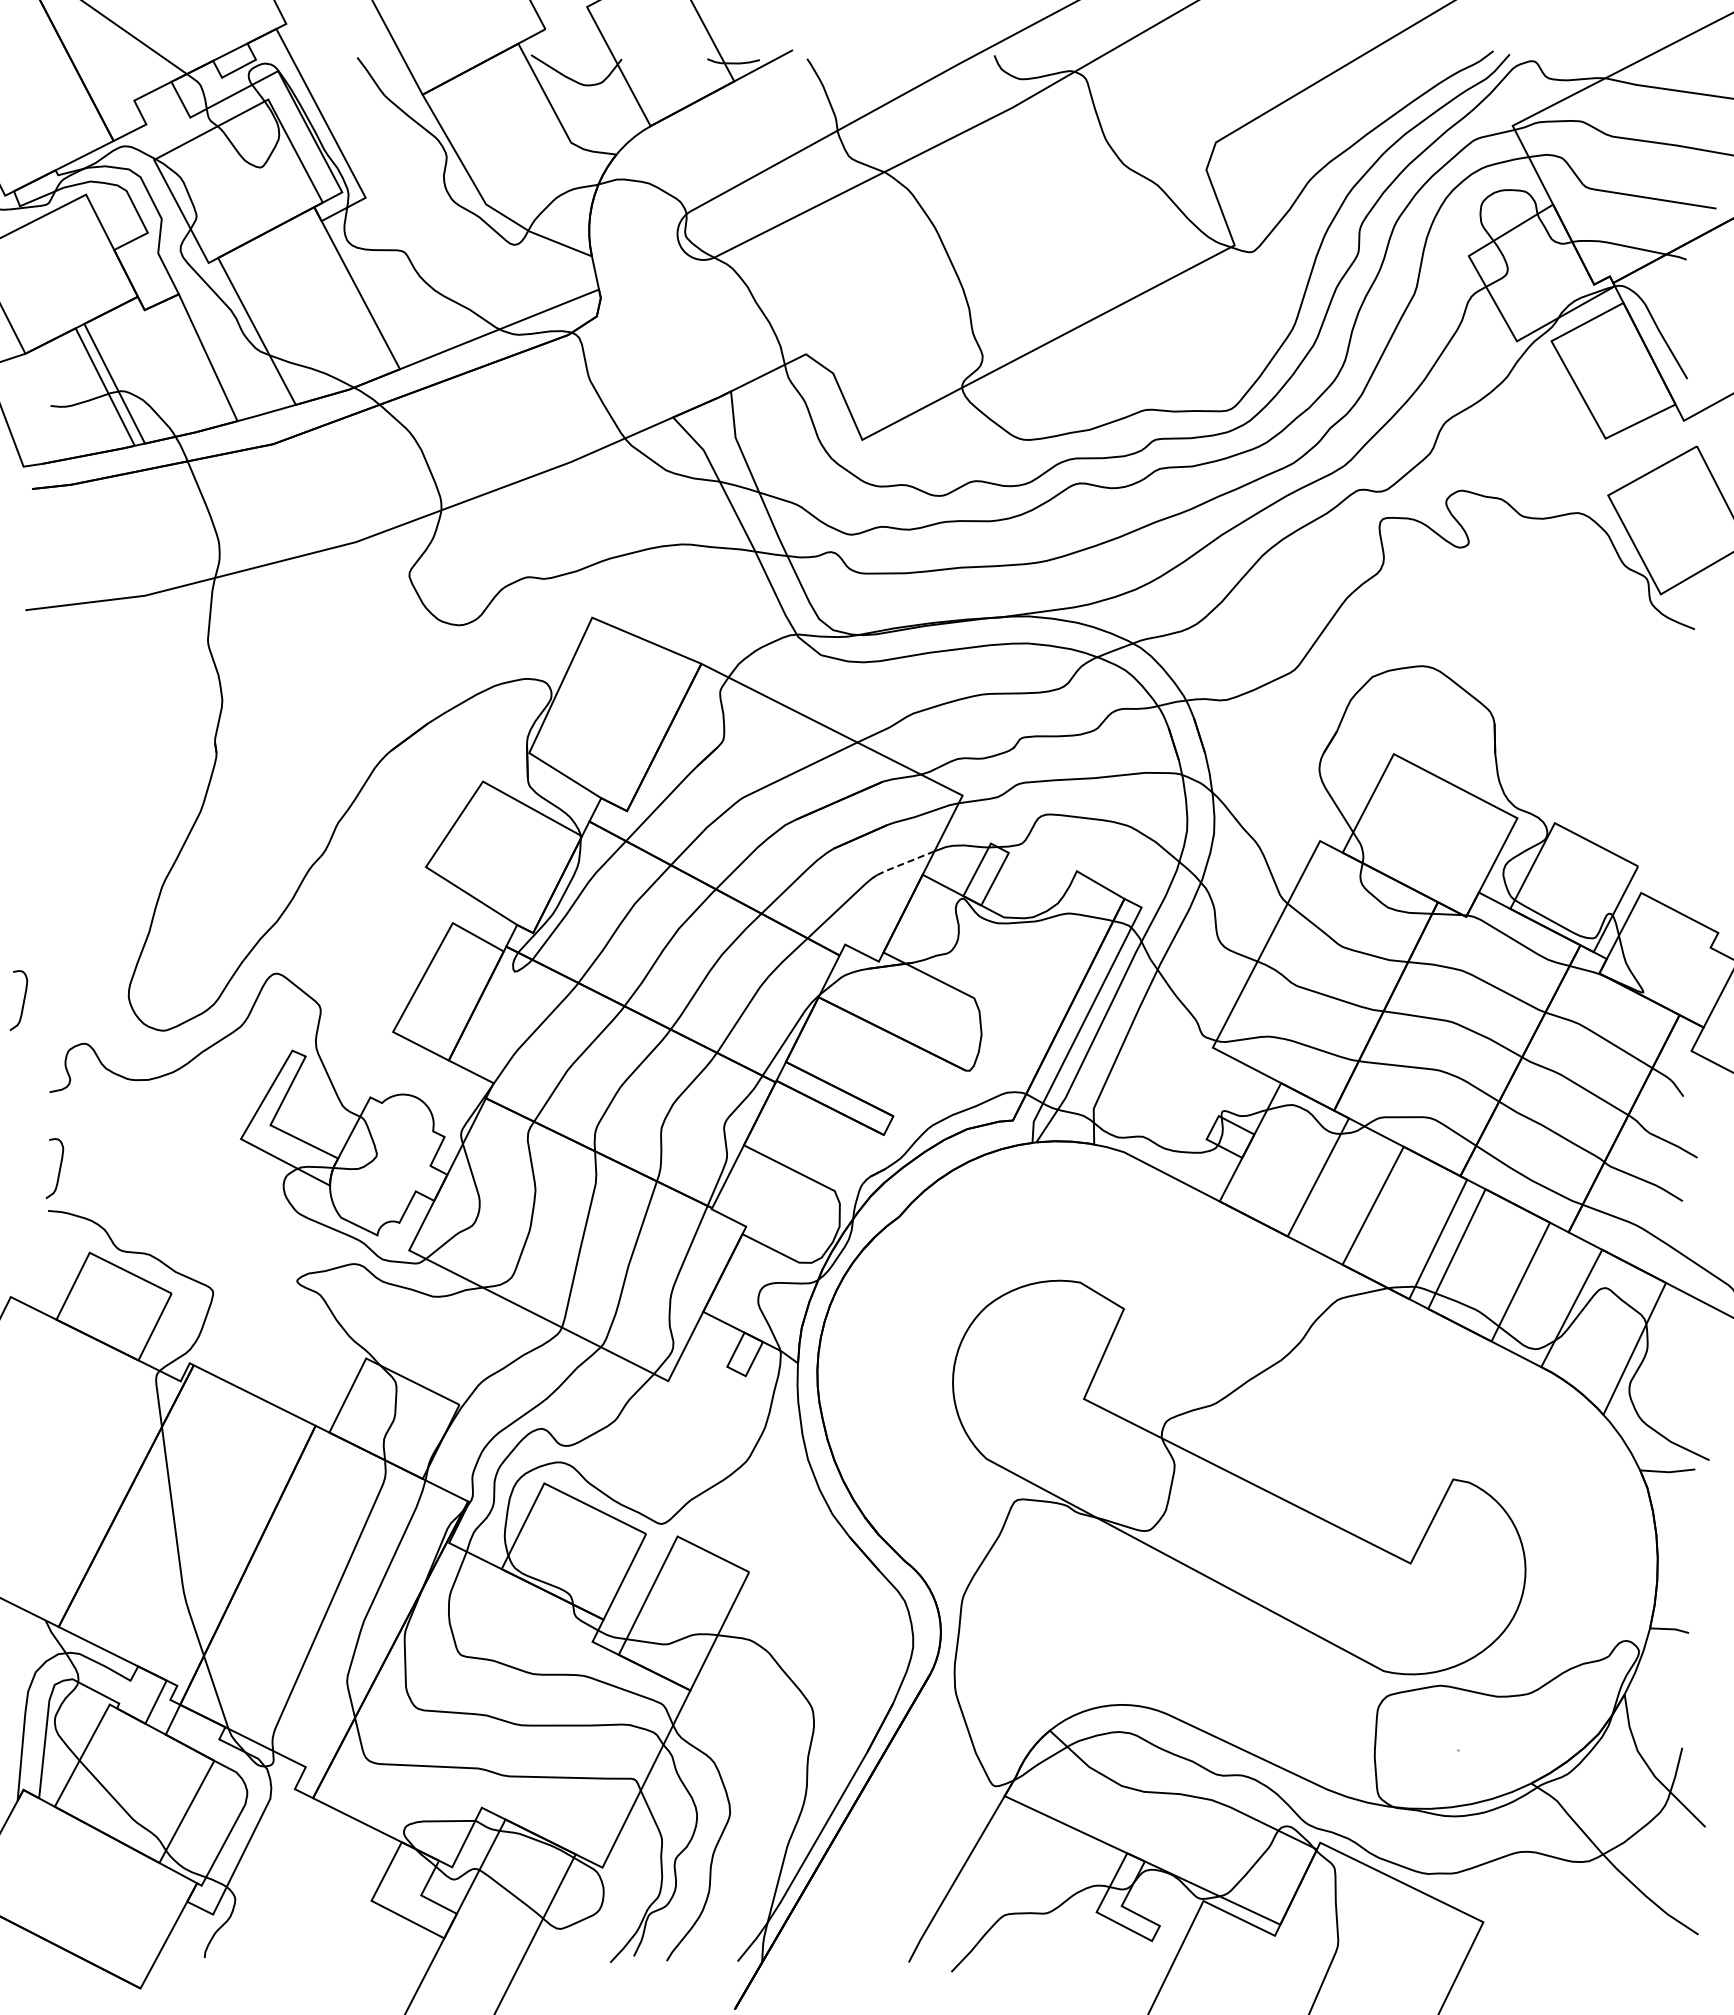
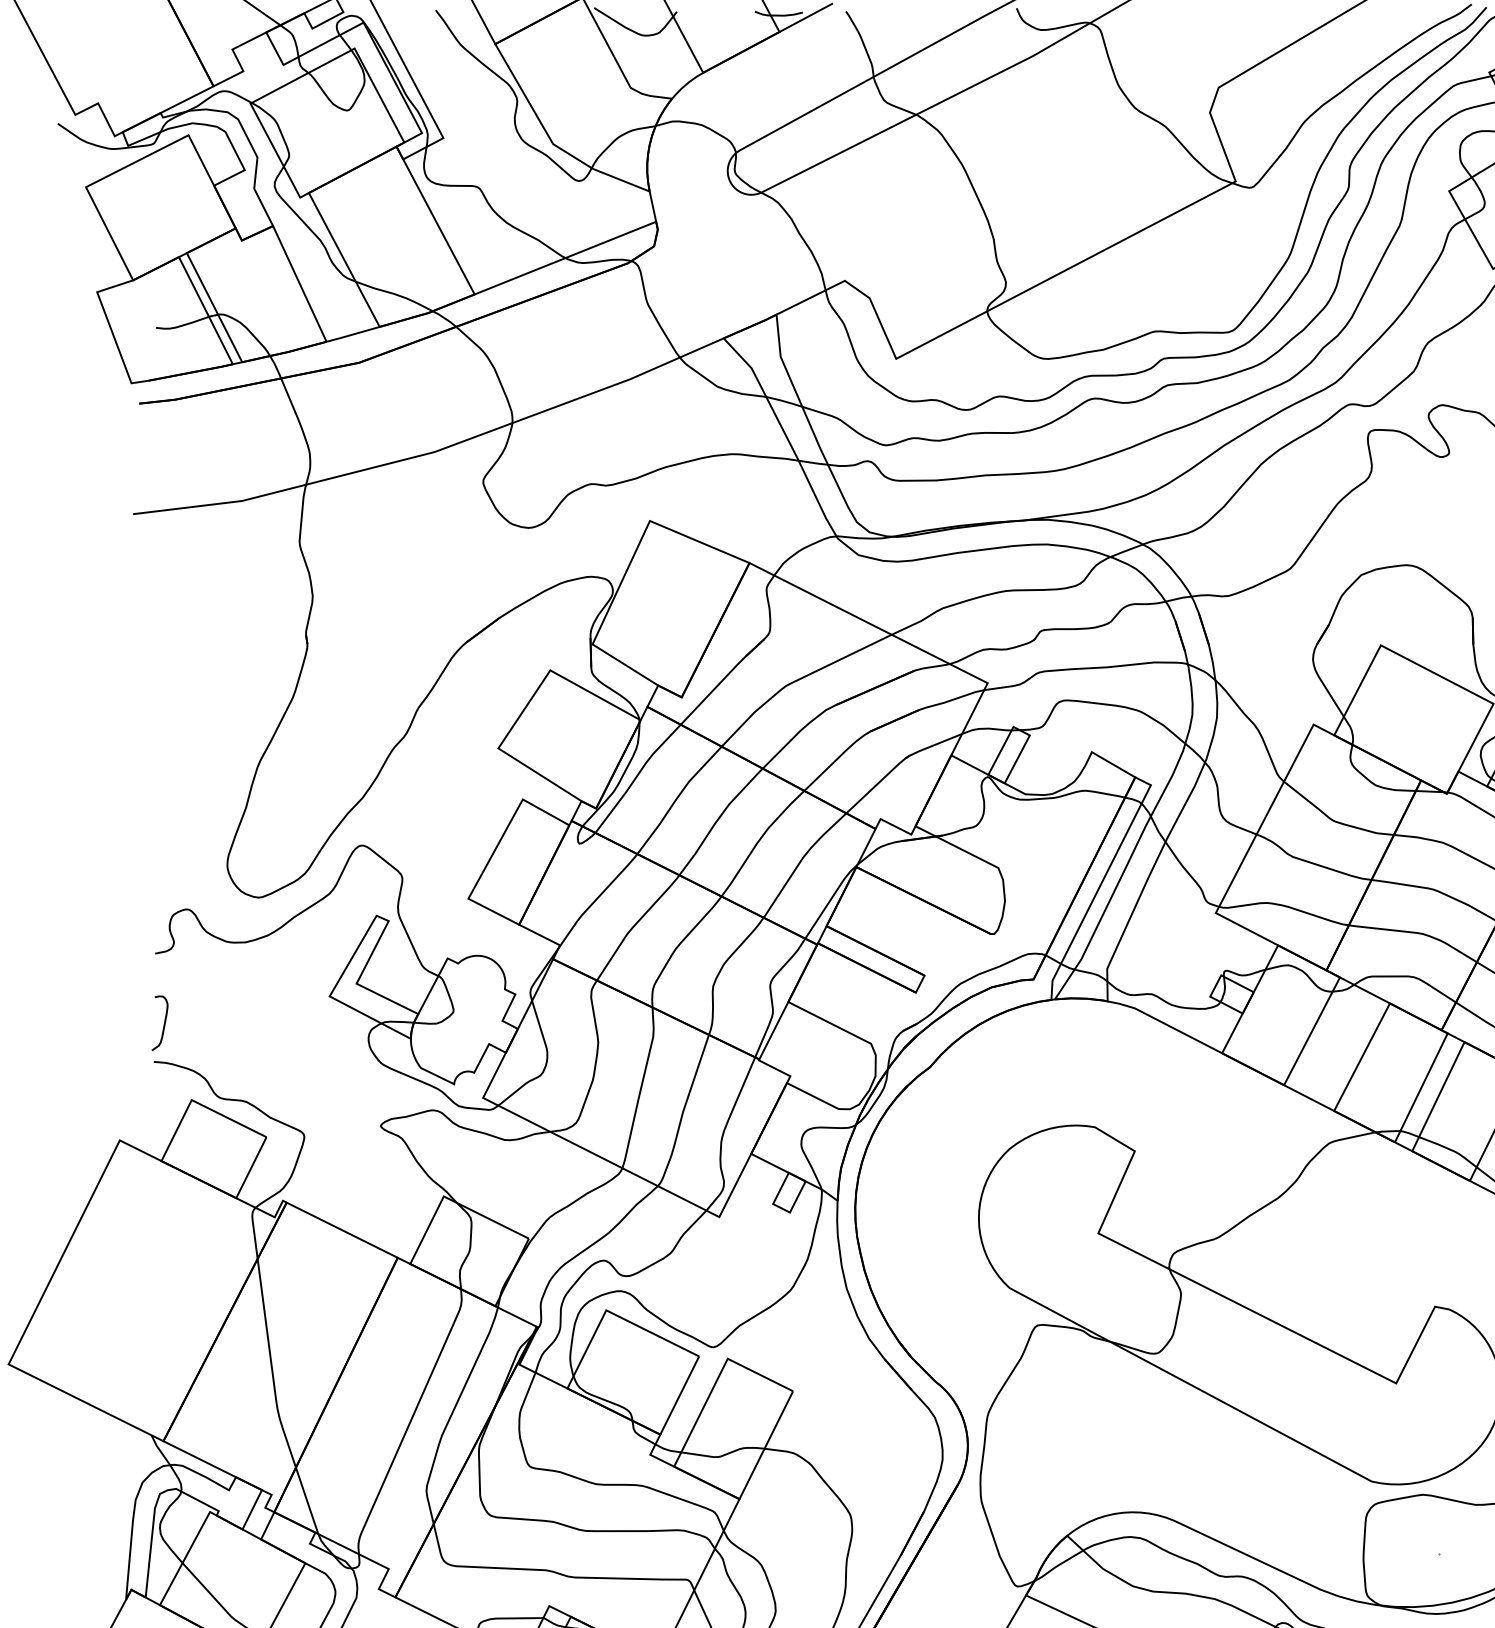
line: (901, 864) -> (931, 746), dashed -> solid
curve: (23, 1000) -> (131, 870), removed

